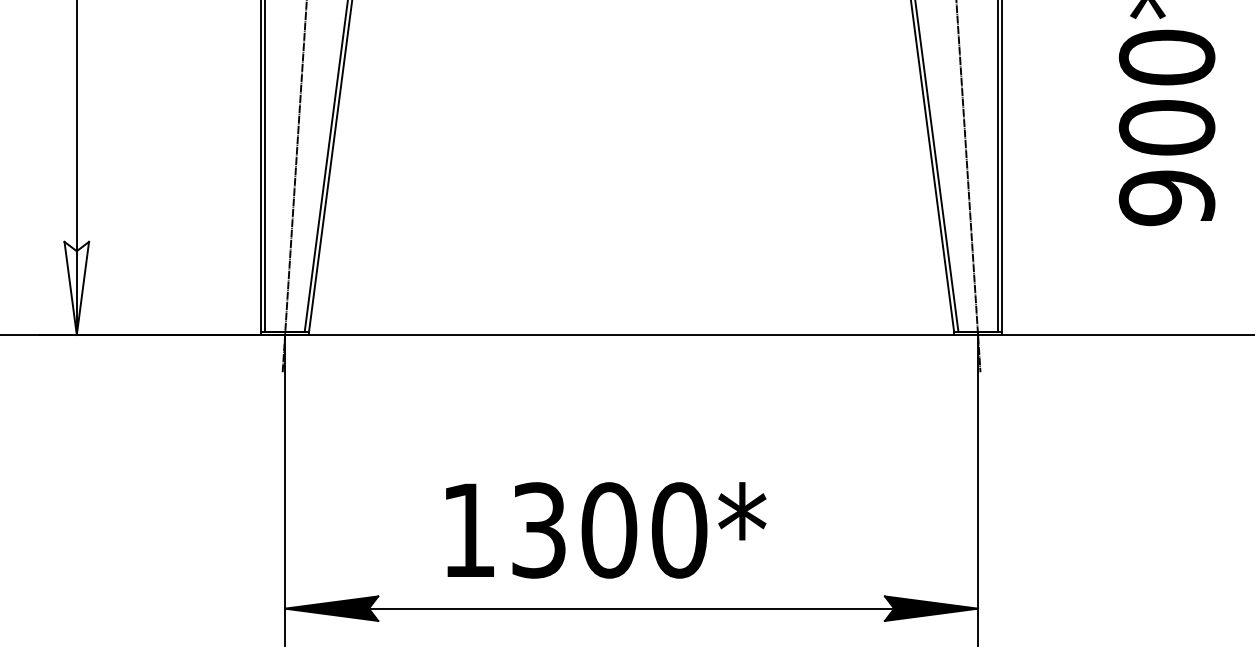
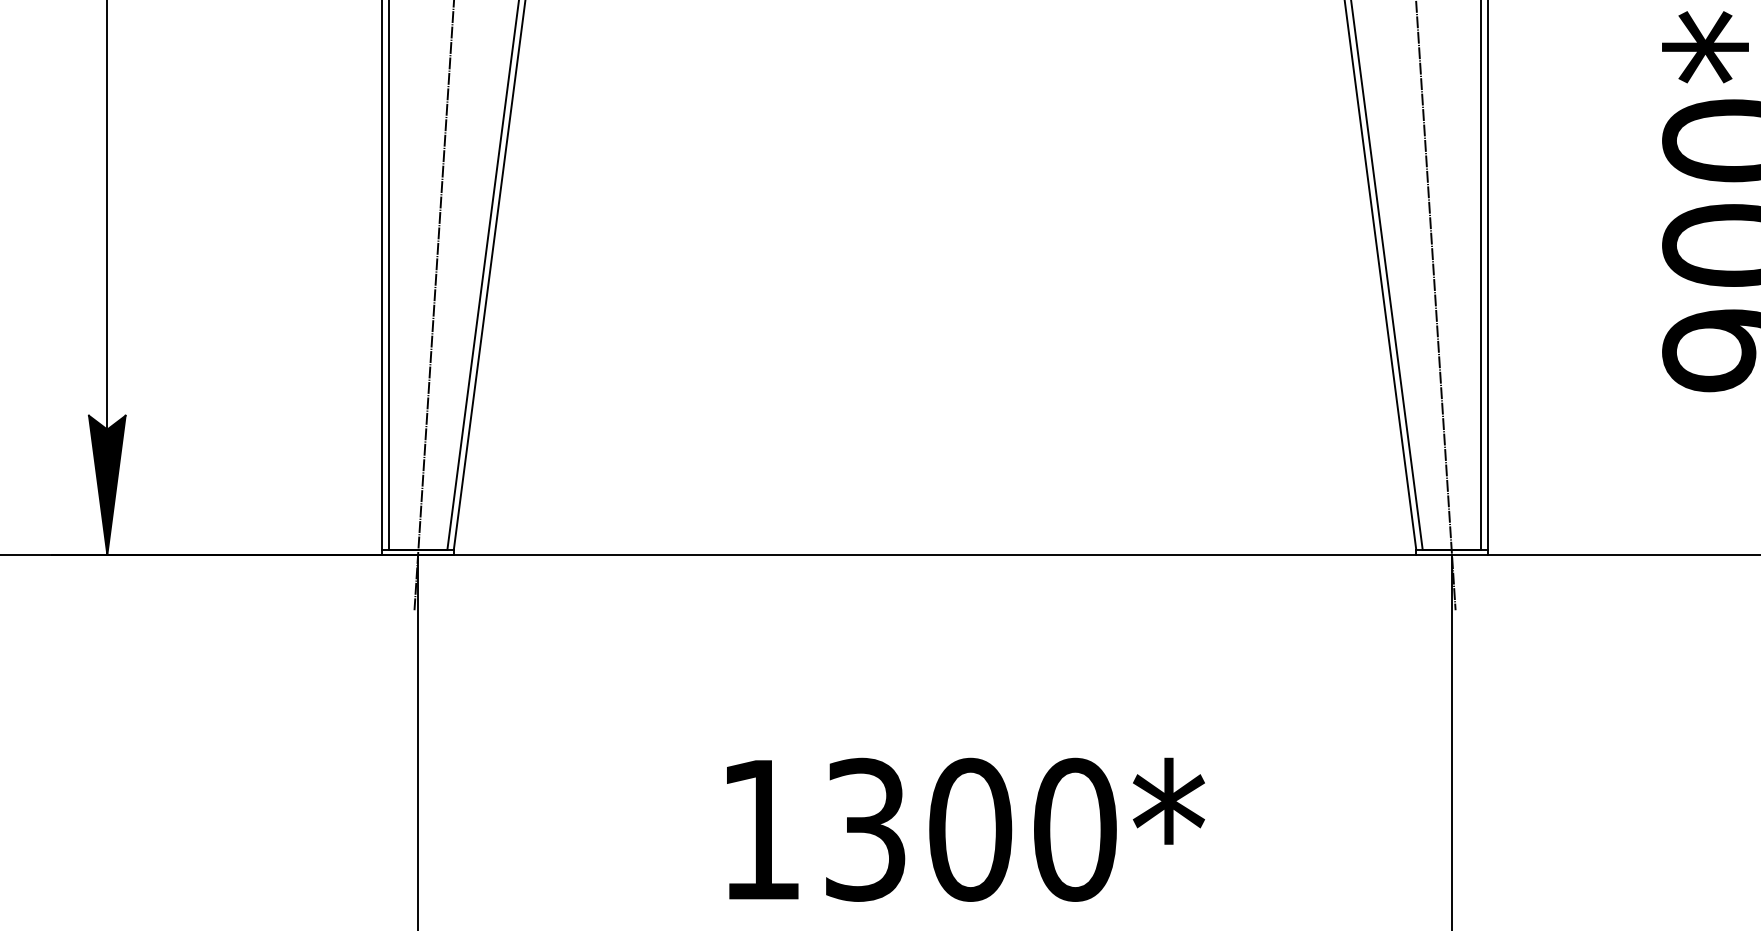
fill: (76, 288) -> (106, 485), added
text: (606, 530) -> (966, 829), moved

